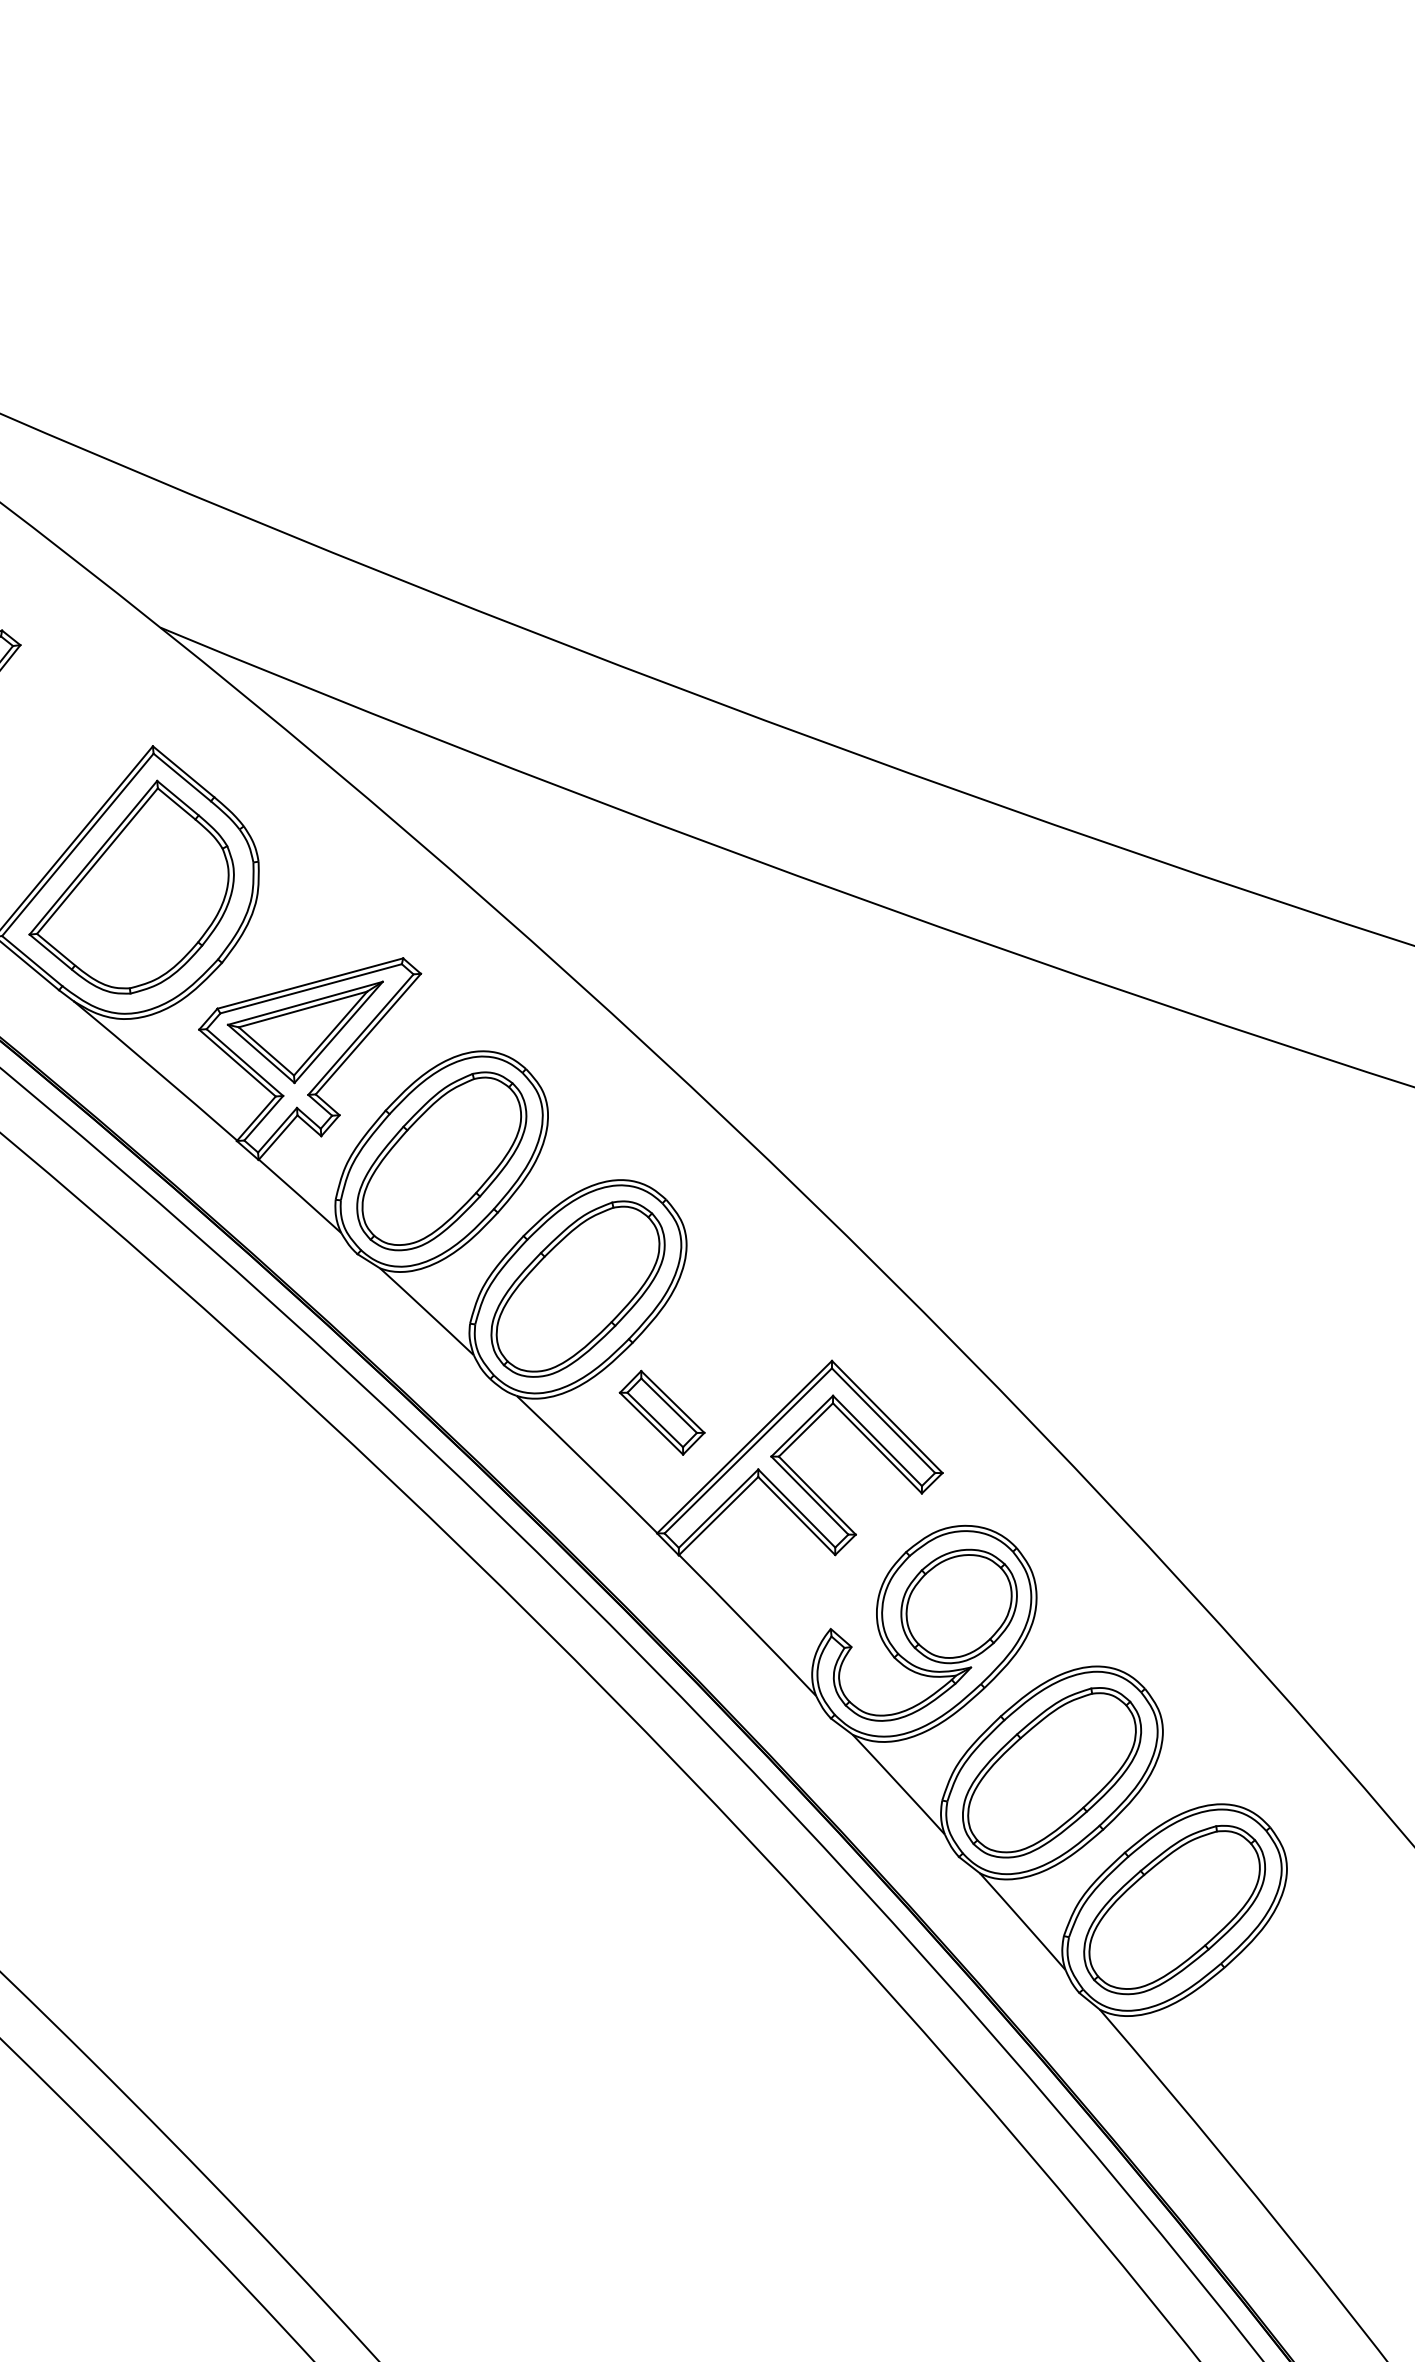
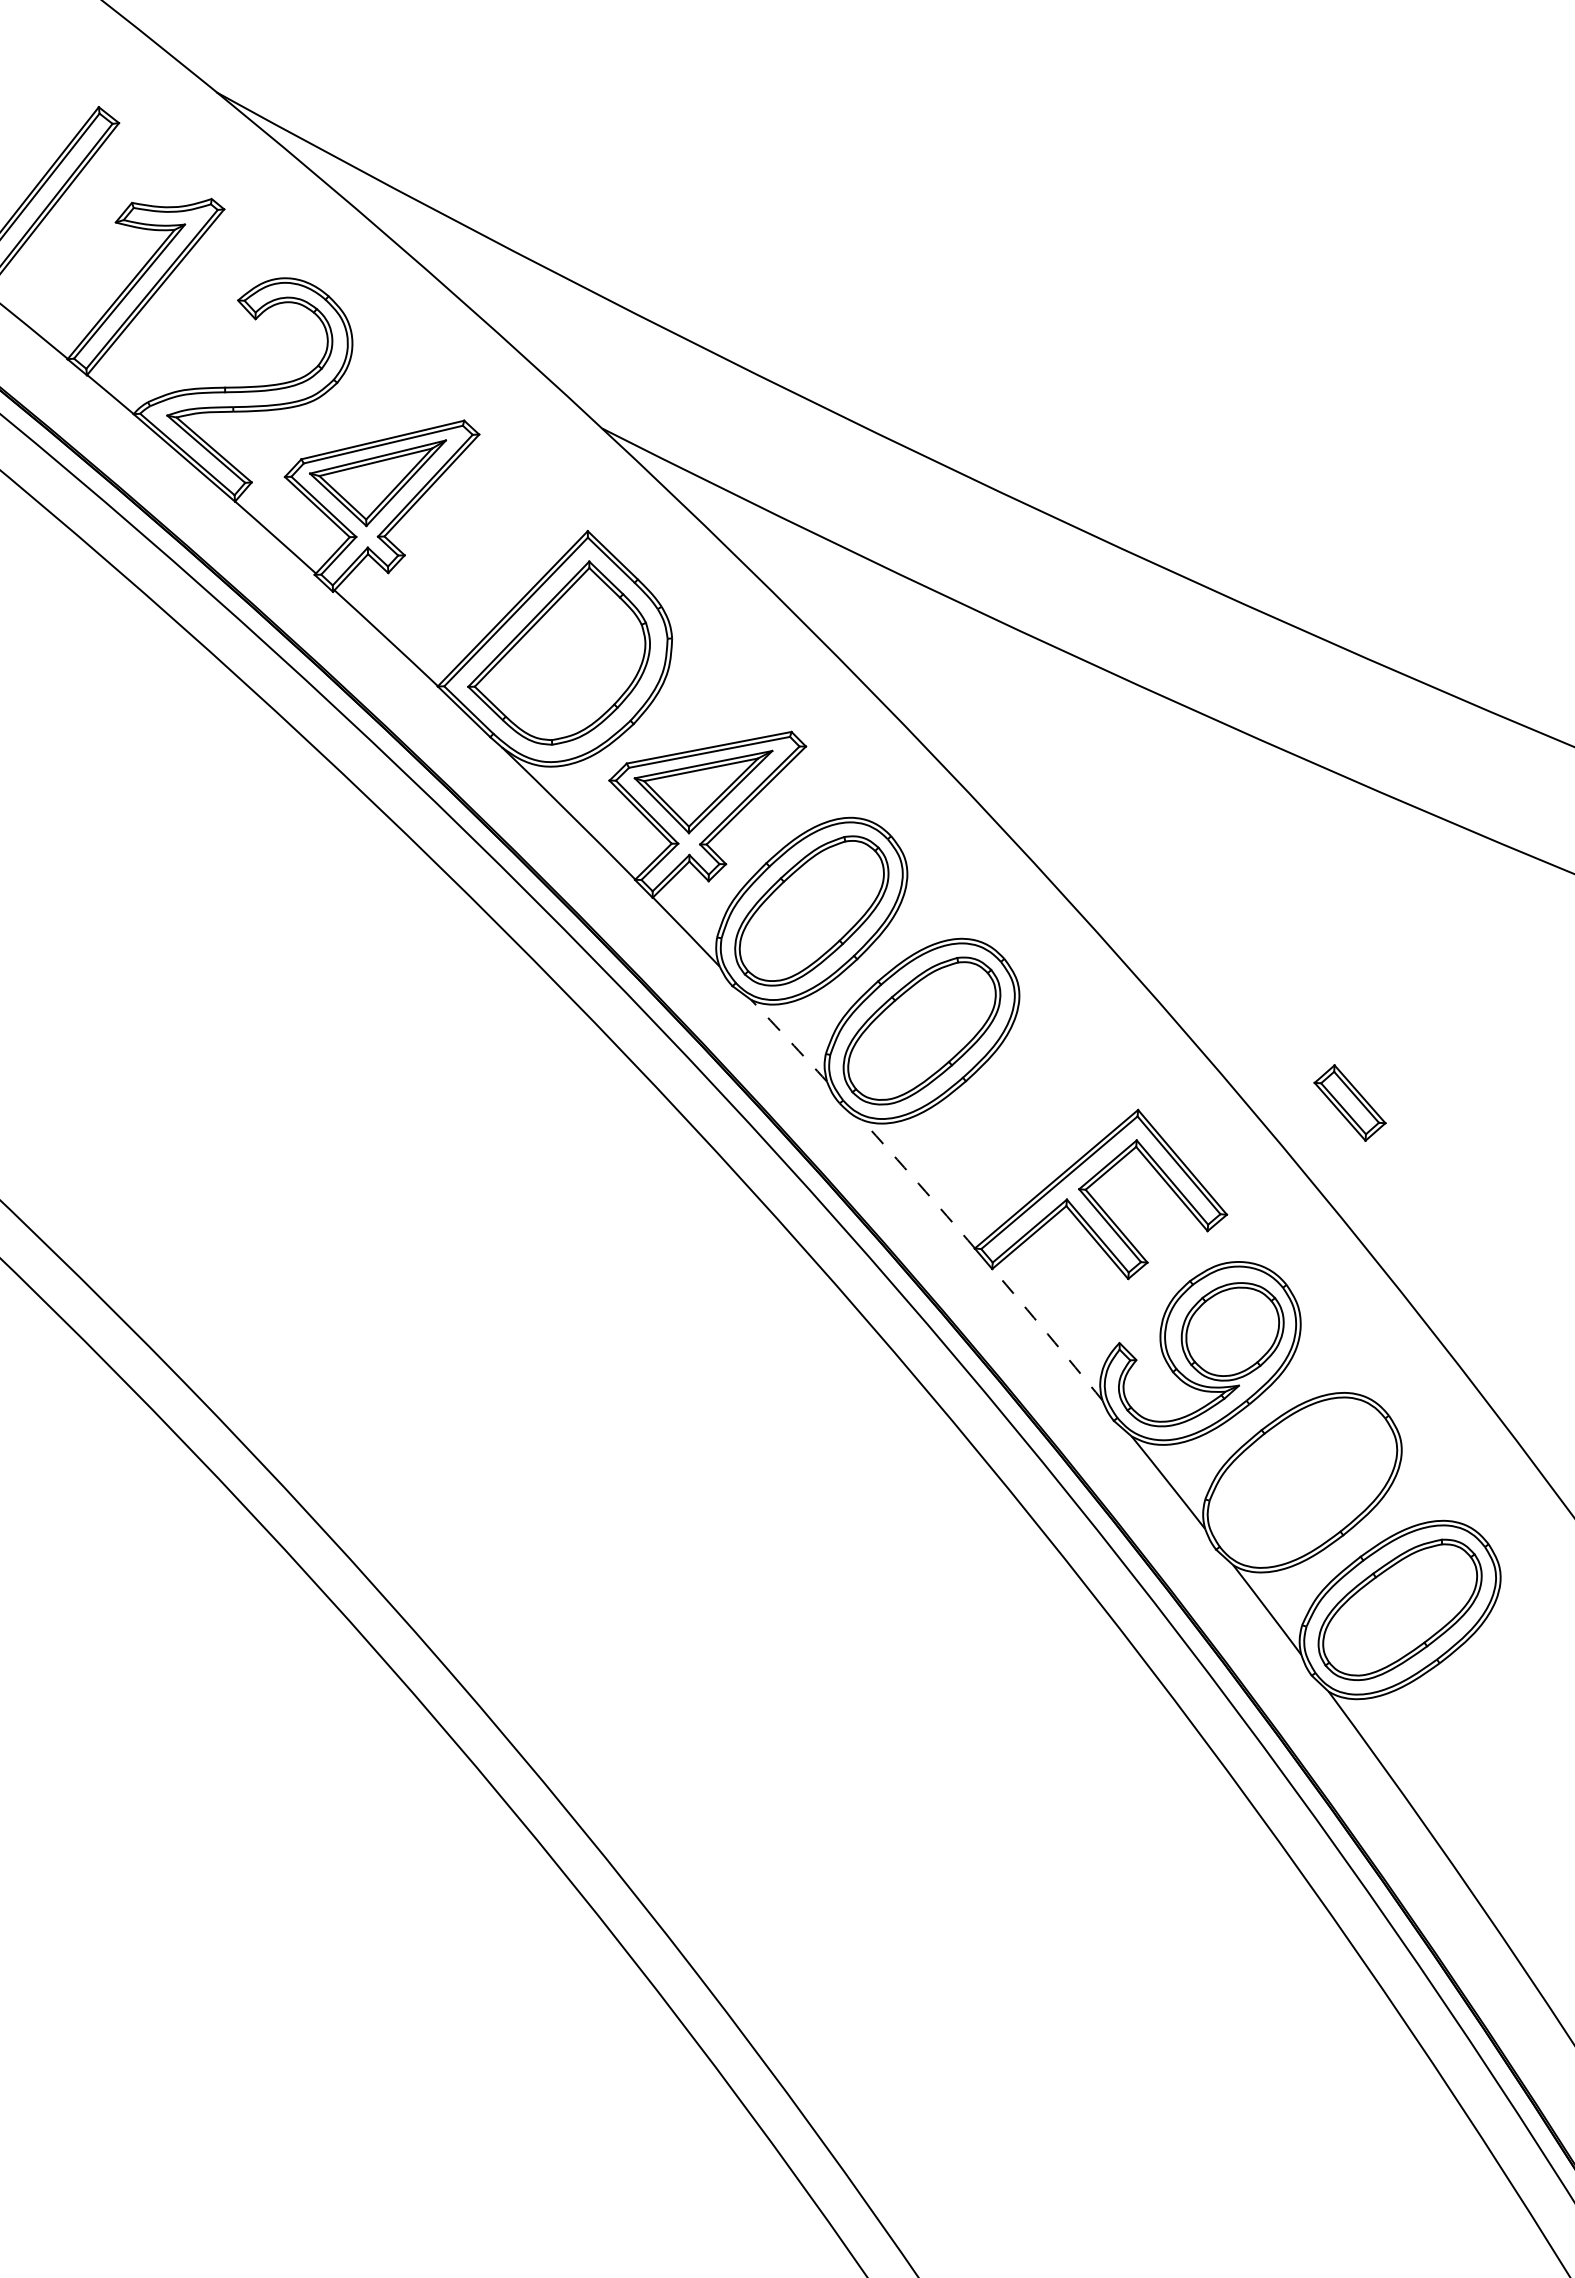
arc: (427, 1311) -> (789, 1040), solid -> dashed
part: (661, 1412) -> (1349, 1102), moved
arc: (587, 1463) -> (918, 1183), solid -> dashed
arc: (747, 1625) -> (1047, 1334), solid -> dashed
part: (1052, 1772) -> (1302, 1482), removed

